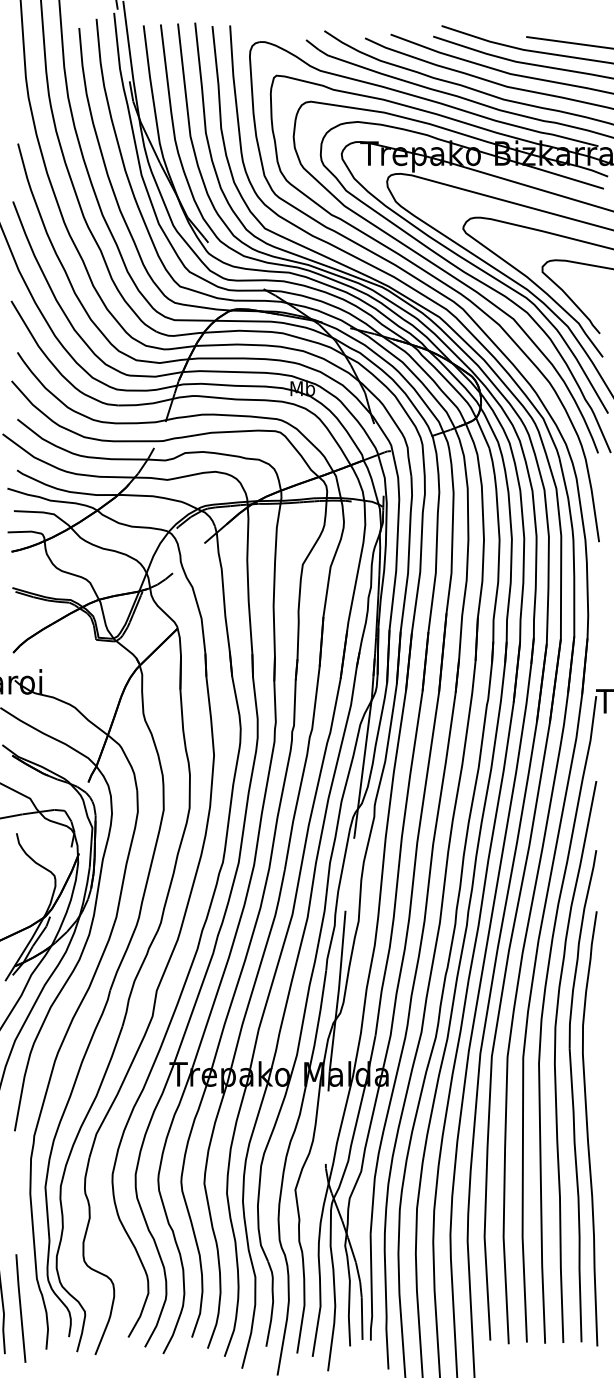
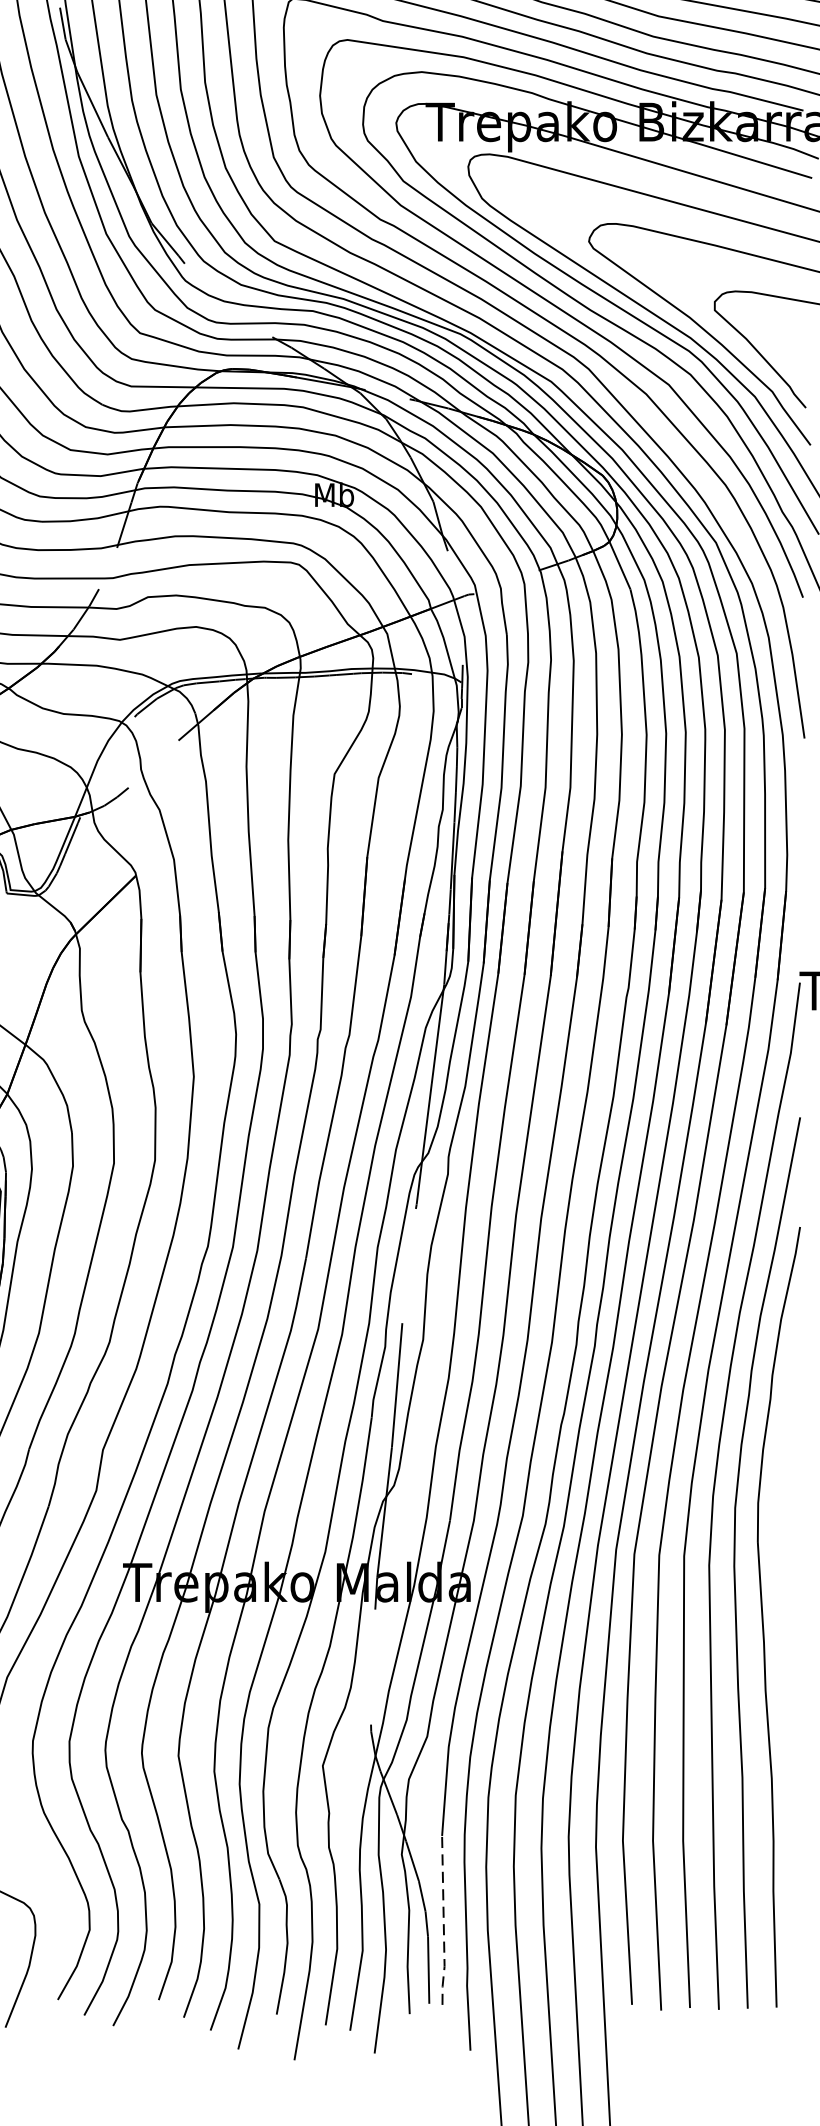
curve: (588, 1128) -> (787, 1668), removed
line: (371, 1288) -> (443, 1922), solid -> dashed

